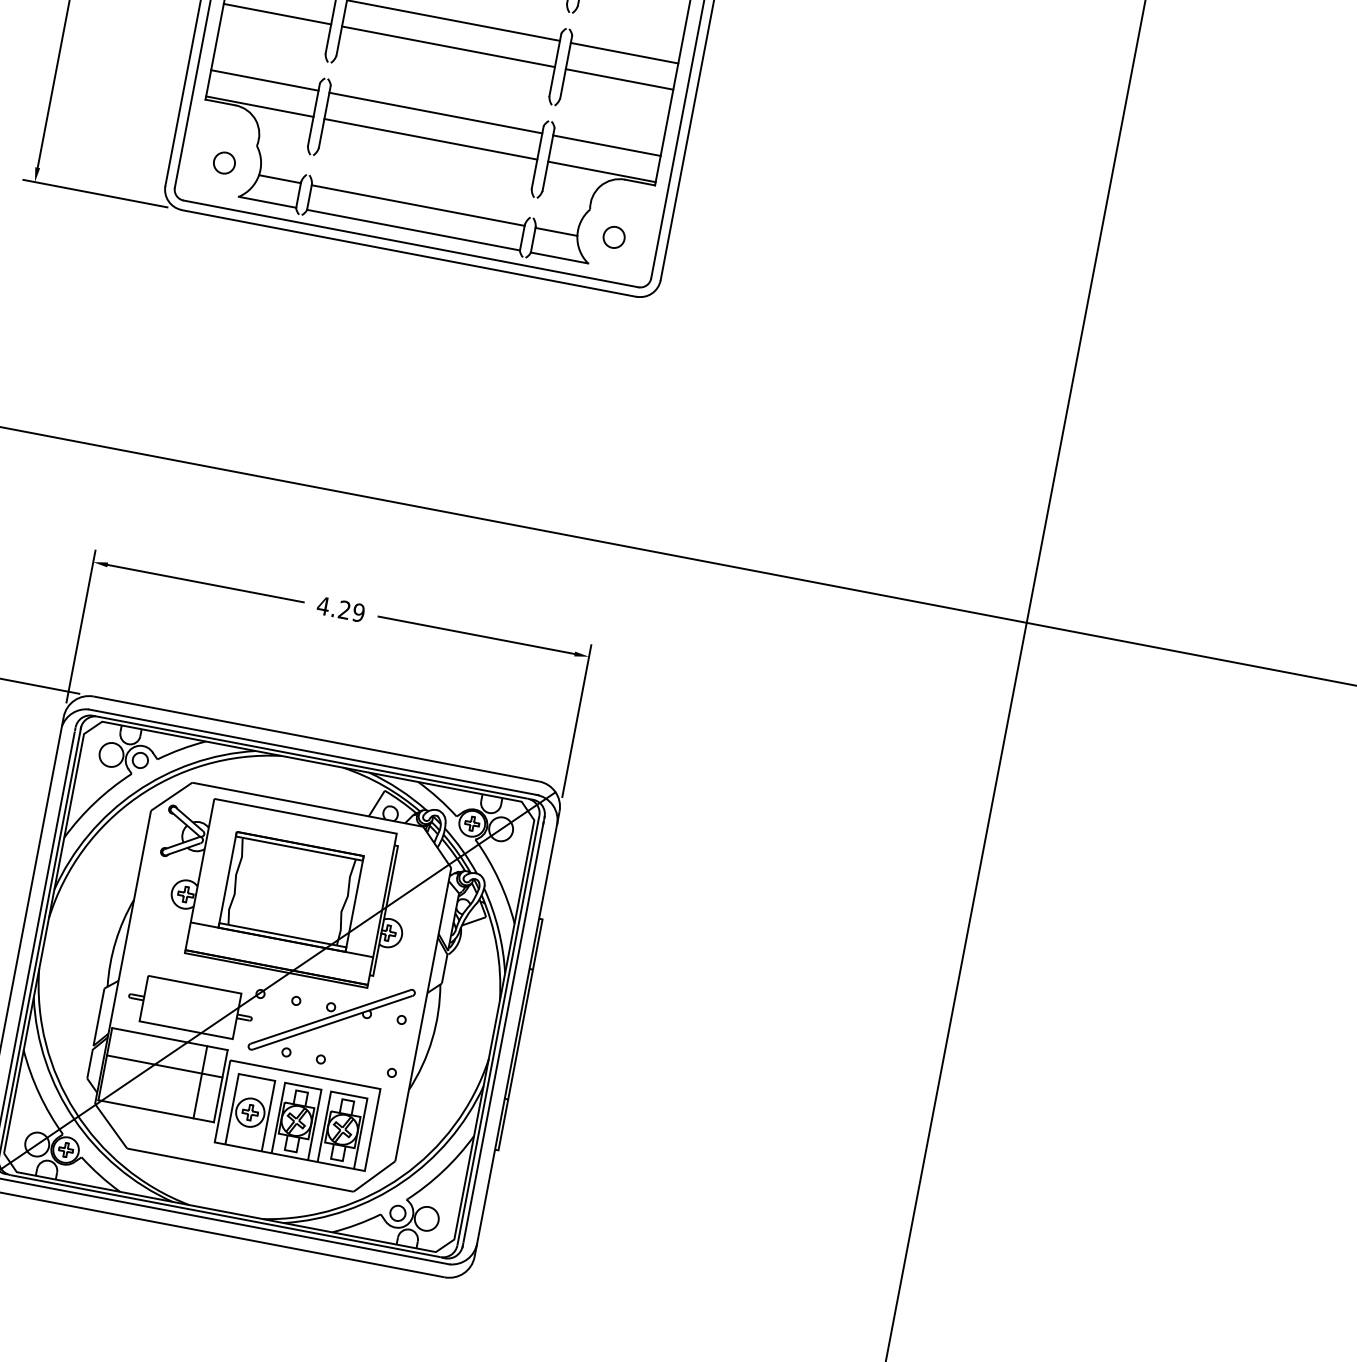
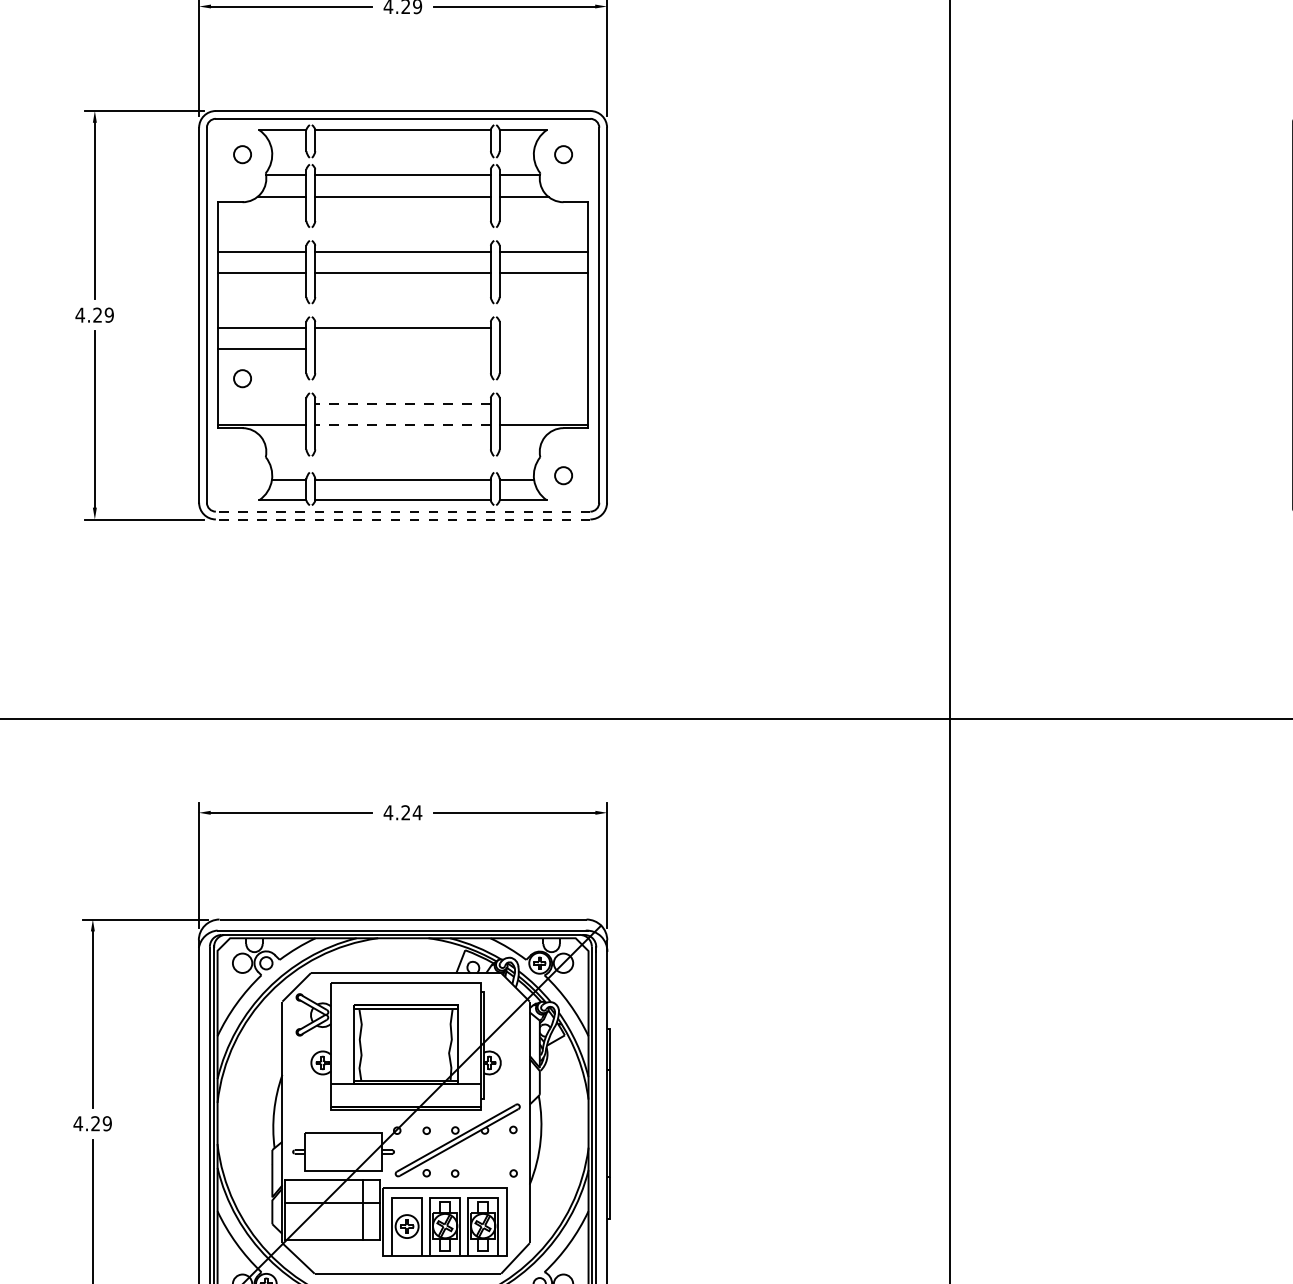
line: (447, 46) -> (402, 349), removed
line: (624, 52) -> (543, 327), removed
line: (264, 79) -> (261, 403), removed
line: (618, 79) -> (543, 349), removed
line: (436, 112) -> (403, 403), solid -> dashed
line: (431, 139) -> (403, 425), solid -> dashed
line: (606, 145) -> (543, 403), removed
circle: (224, 162) -> (242, 378), moved
line: (410, 243) -> (402, 511), solid -> dashed
line: (408, 253) -> (402, 519), solid -> dashed
text: (358, 612) -> (417, 812), 4.29 -> 4.24

